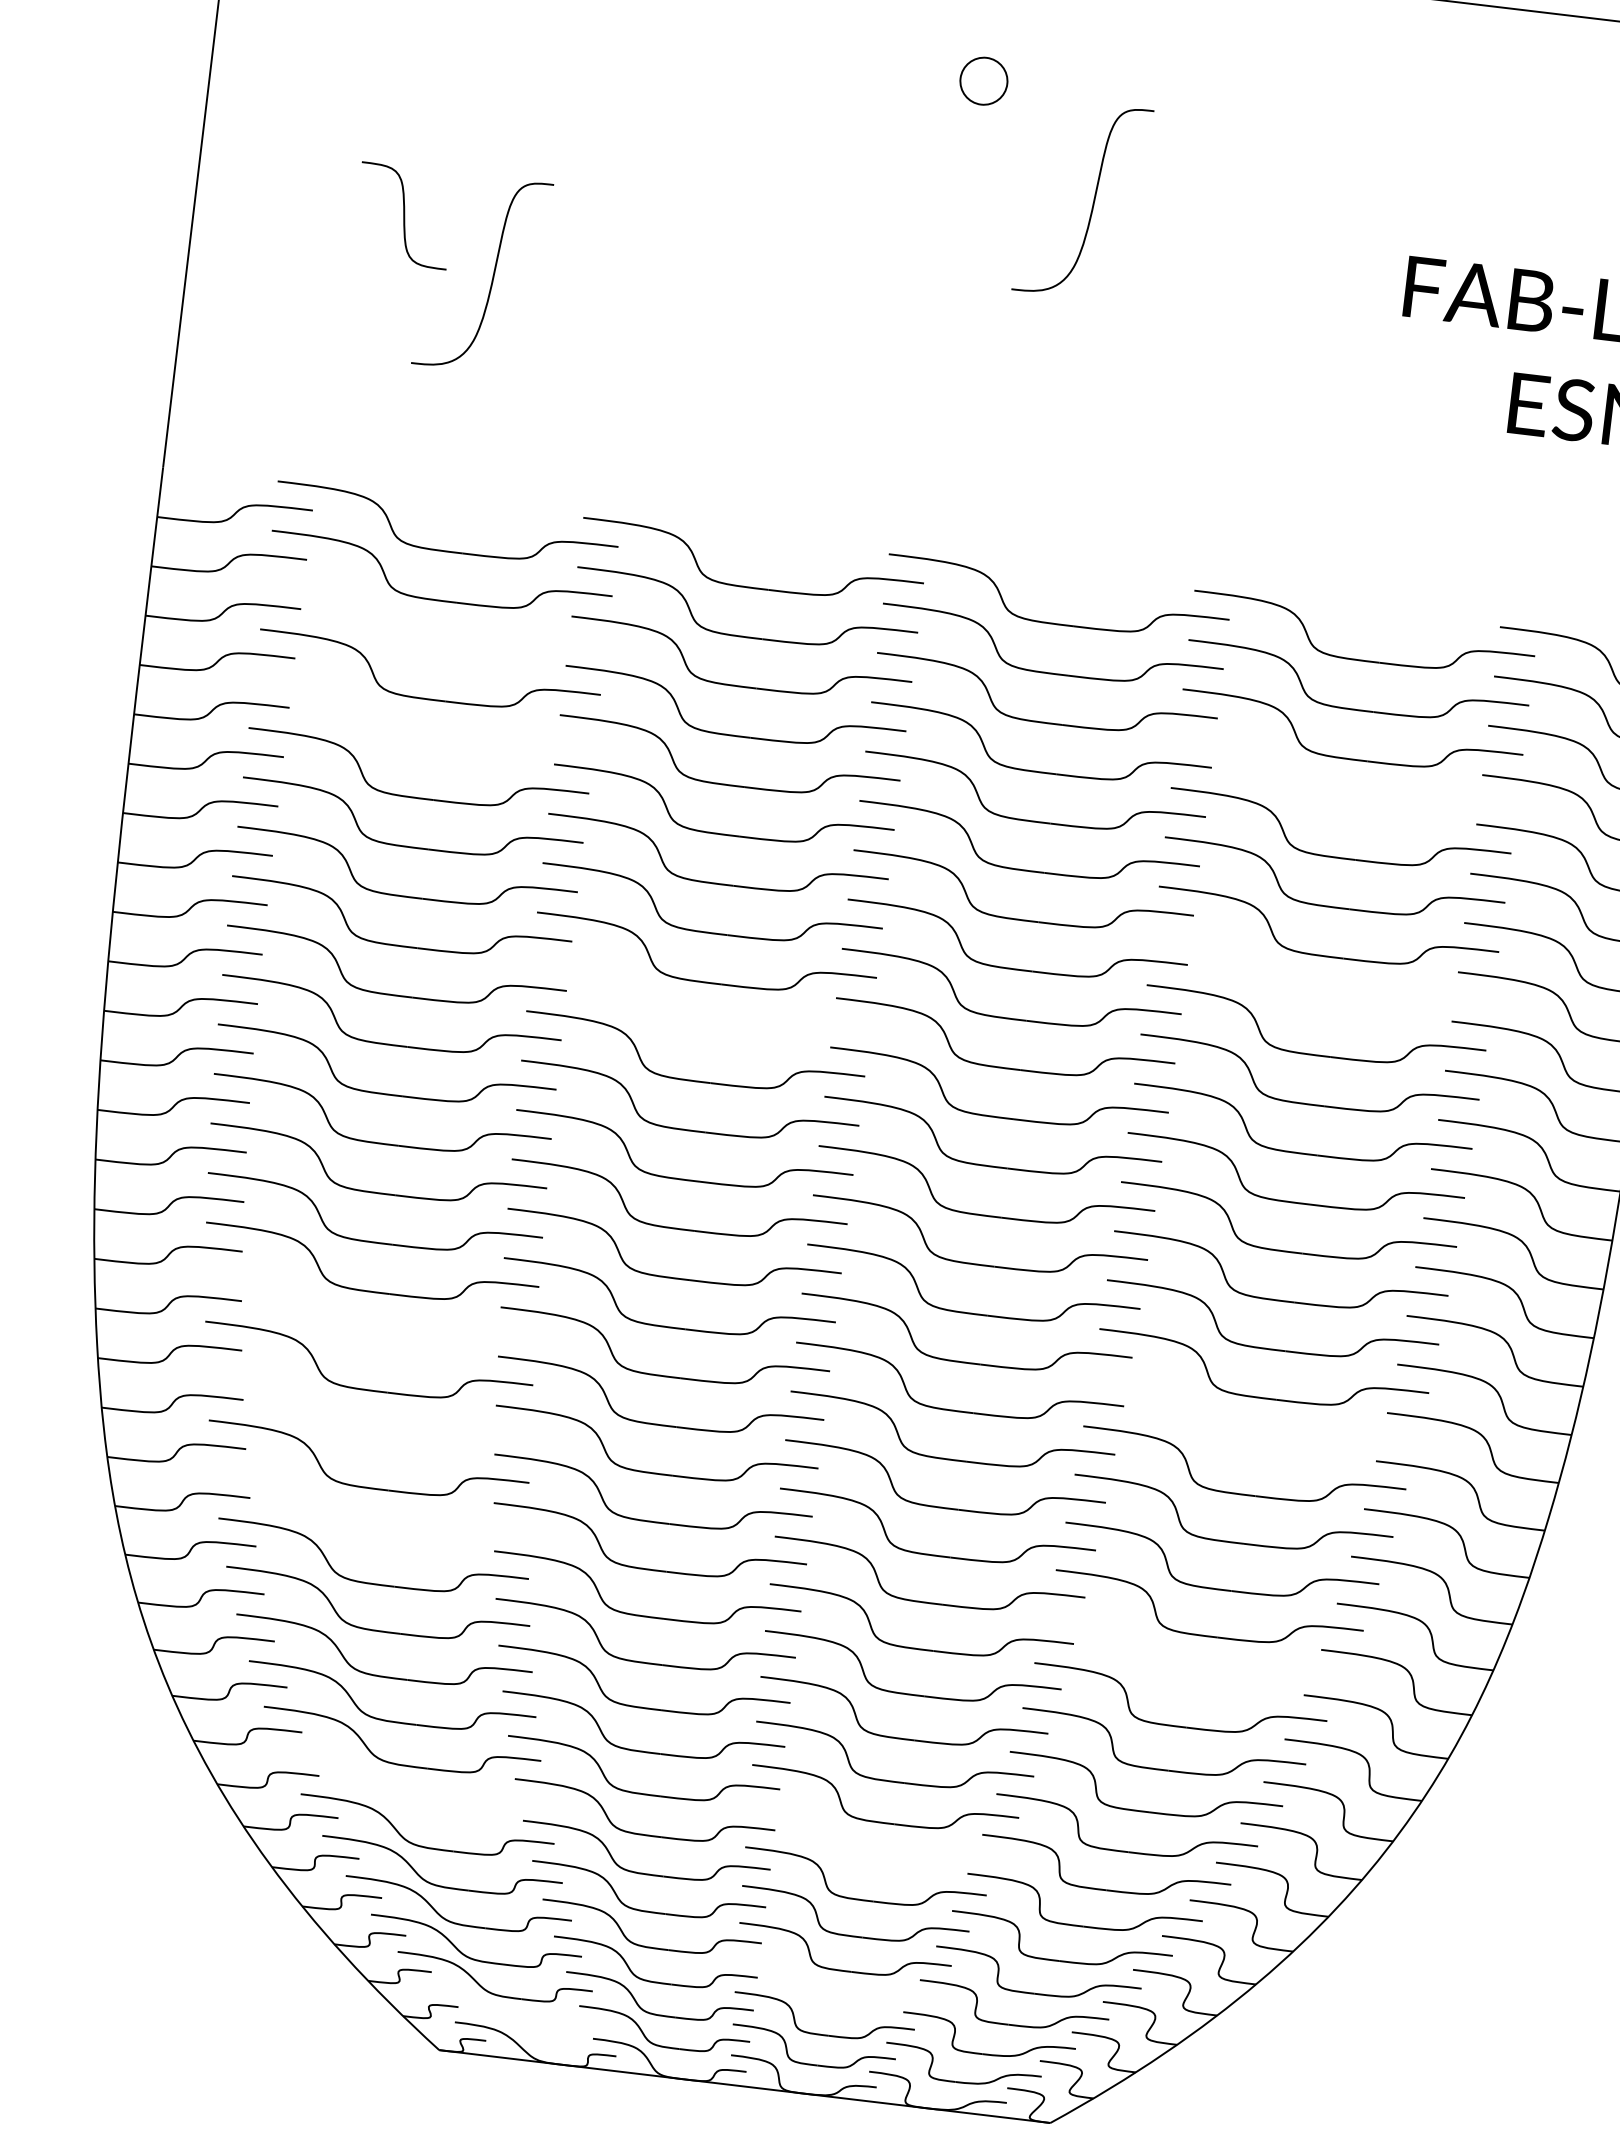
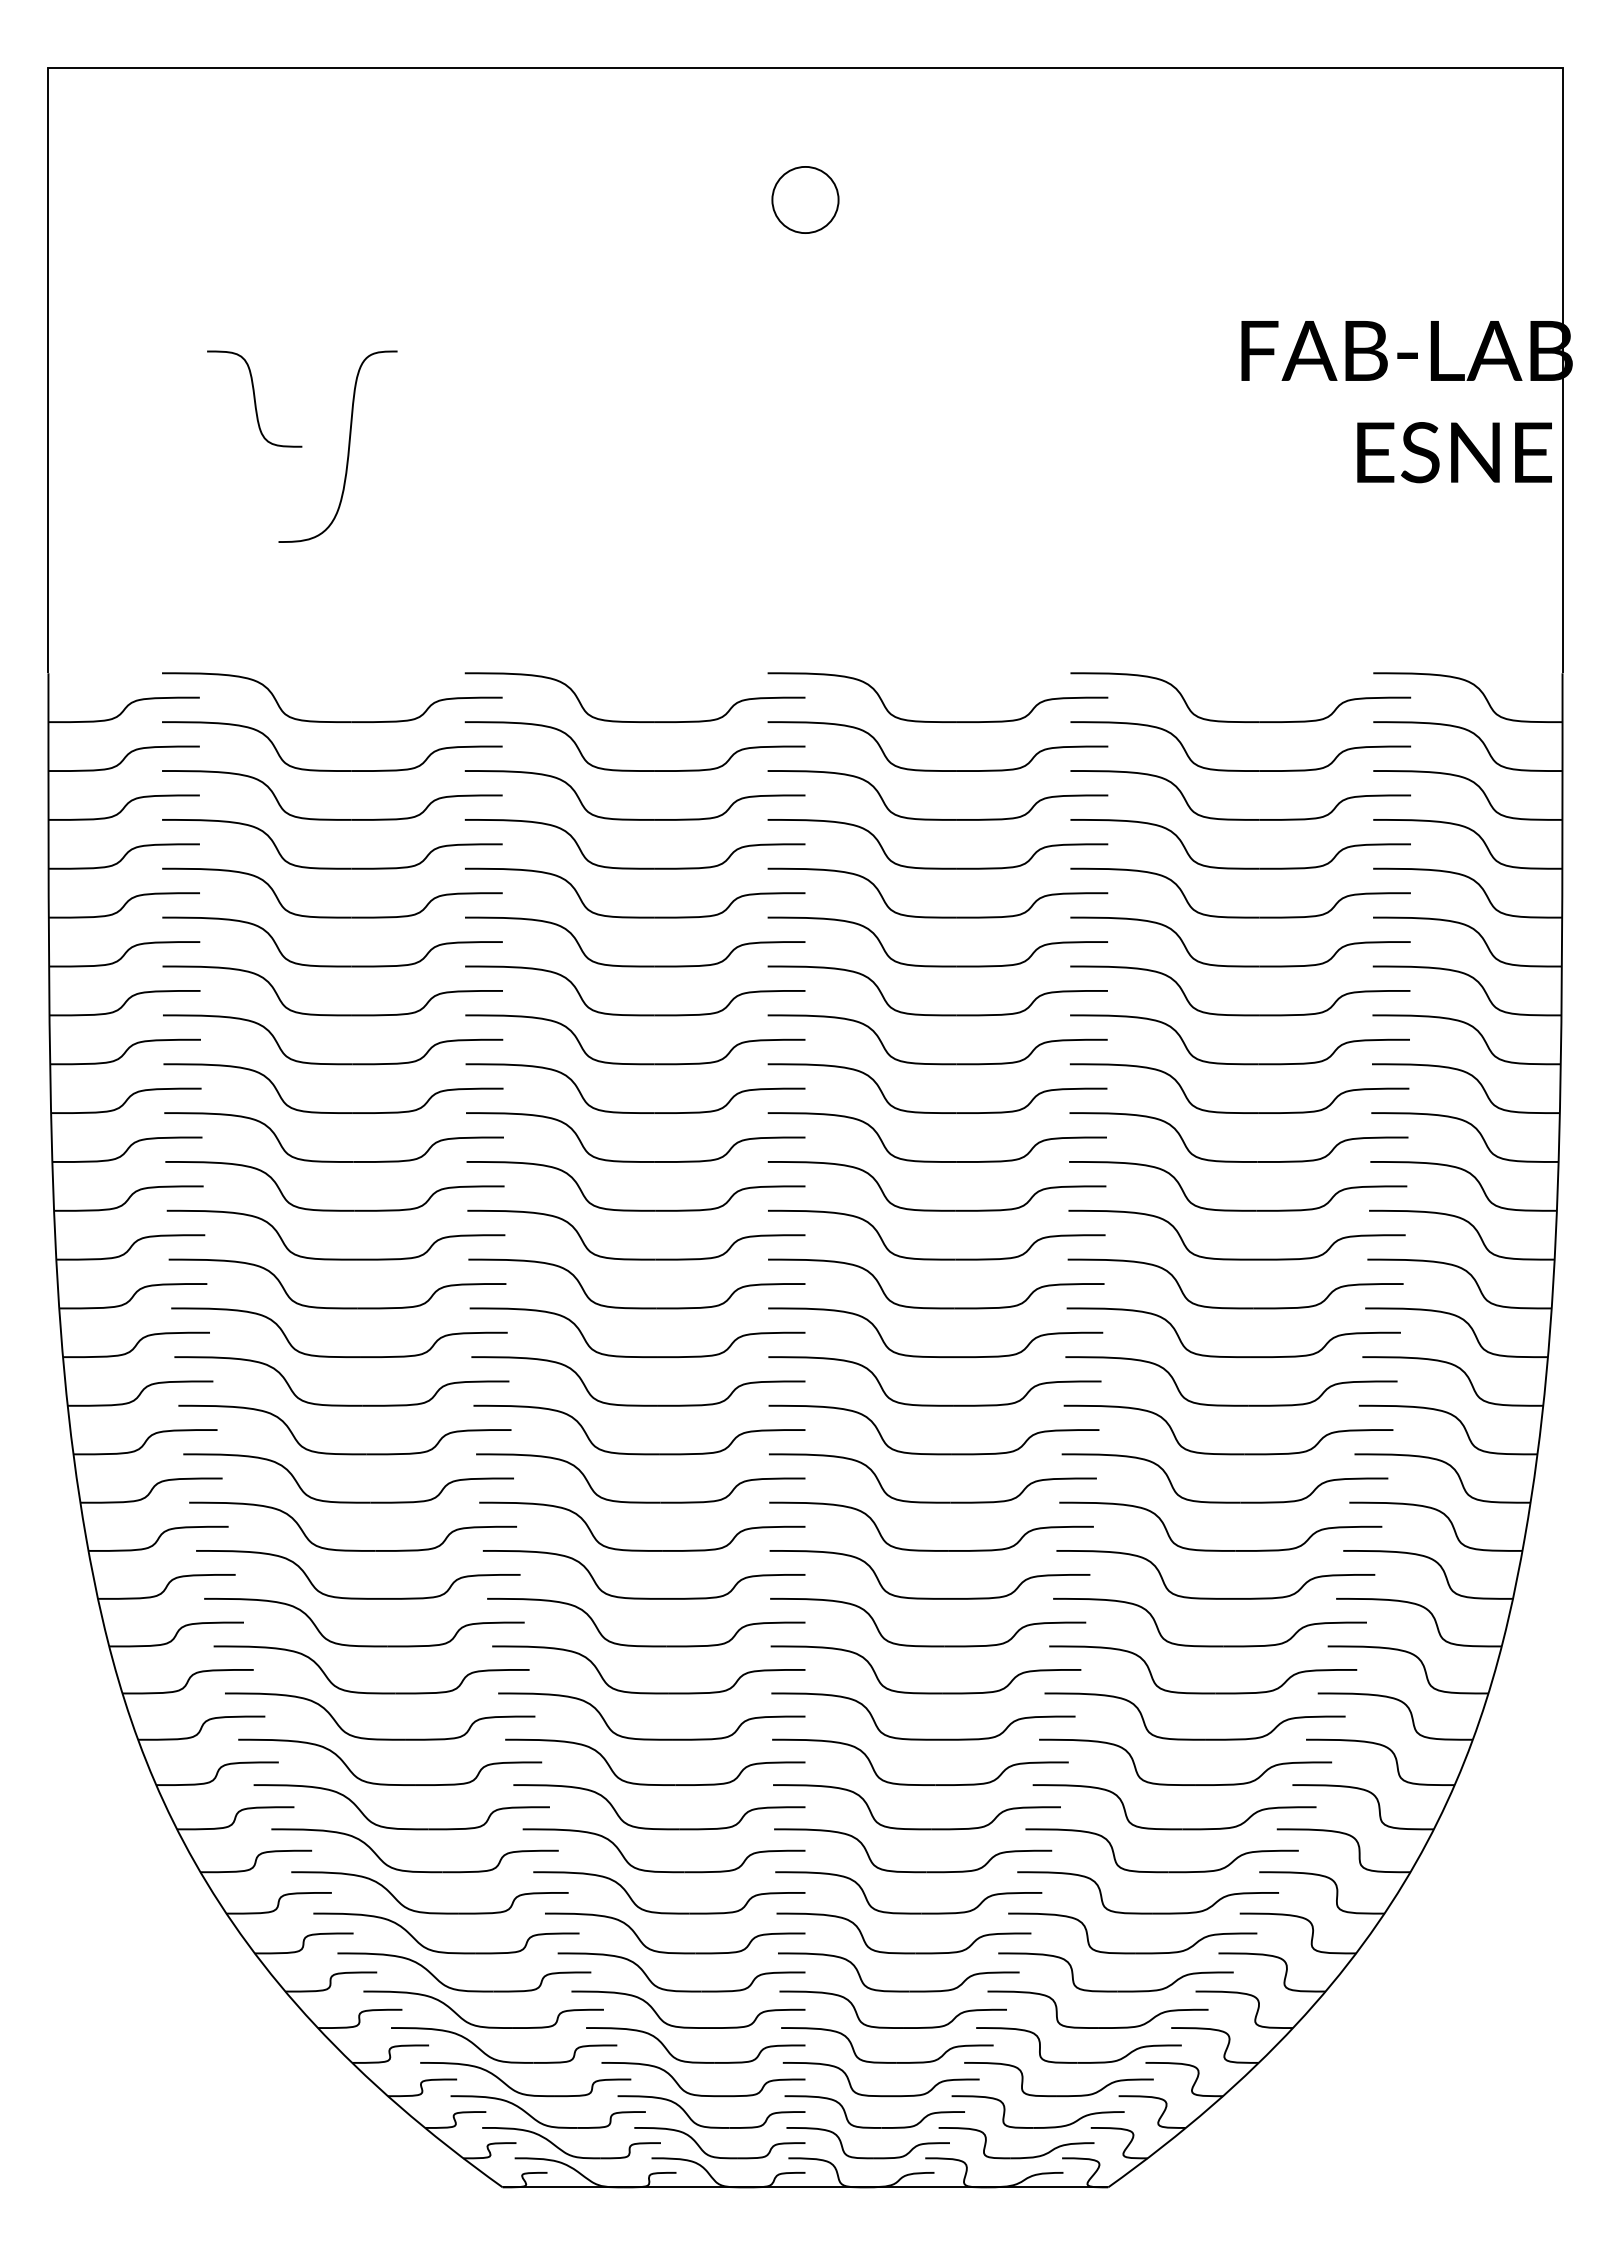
part: (984, 80) -> (805, 199), size x1.43
part: (1091, 205) -> (925, 308), removed
part: (432, 648) -> (332, 818), added
part: (420, 747) -> (332, 916), added
part: (1342, 807) -> (1240, 867), added
part: (1317, 1004) -> (1239, 1063), added
part: (693, 1029) -> (632, 1160), added
part: (366, 1339) -> (348, 1501), added
part: (364, 1437) -> (358, 1597), added
part: (1250, 1444) -> (1224, 1501), added
part: (366, 1535) -> (371, 1692), added
part: (1191, 1680) -> (1194, 1738), added
part: (409, 1805) -> (445, 1951), added
part: (871, 1861) -> (903, 1952), added
part: (831, 2002) -> (880, 2095), added
part: (506, 2021) -> (565, 2151), added

